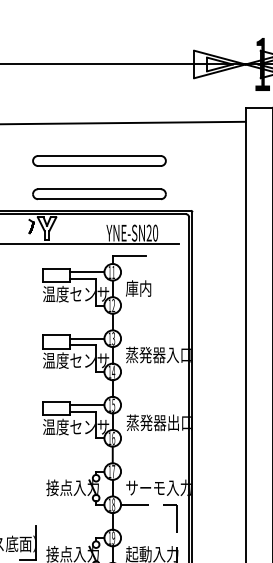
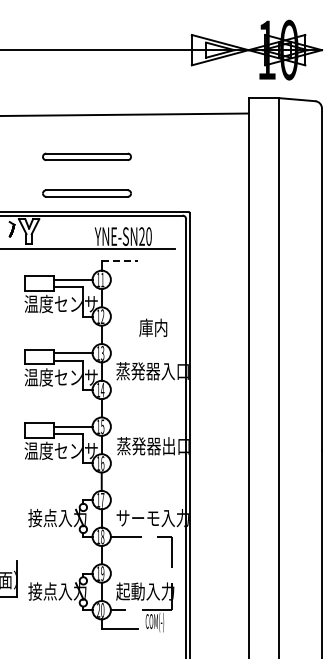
part: (98, 160) -> (86, 156), size x0.6
part: (98, 194) -> (86, 193), size x0.6
line: (129, 255) -> (120, 261), solid -> dashed
text: (138, 288) -> (153, 327), moved

